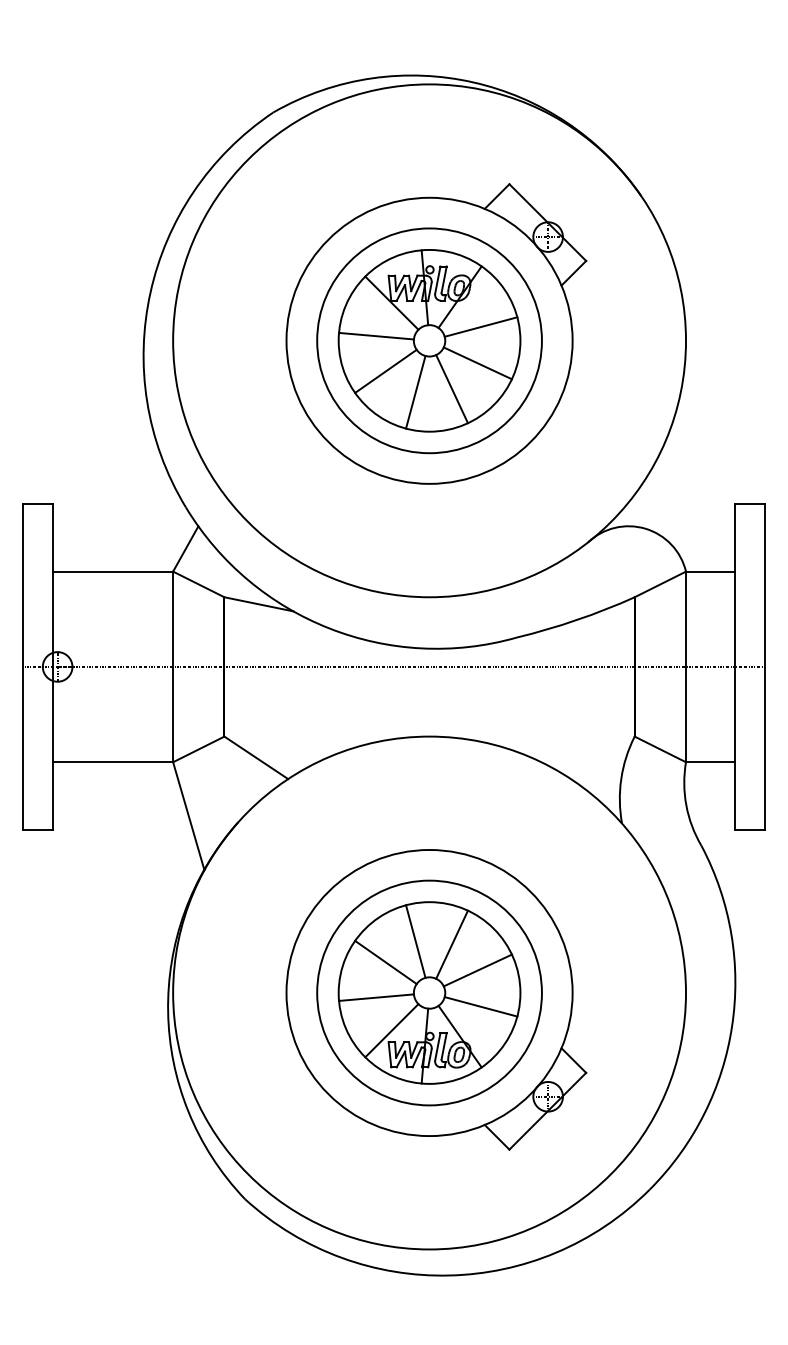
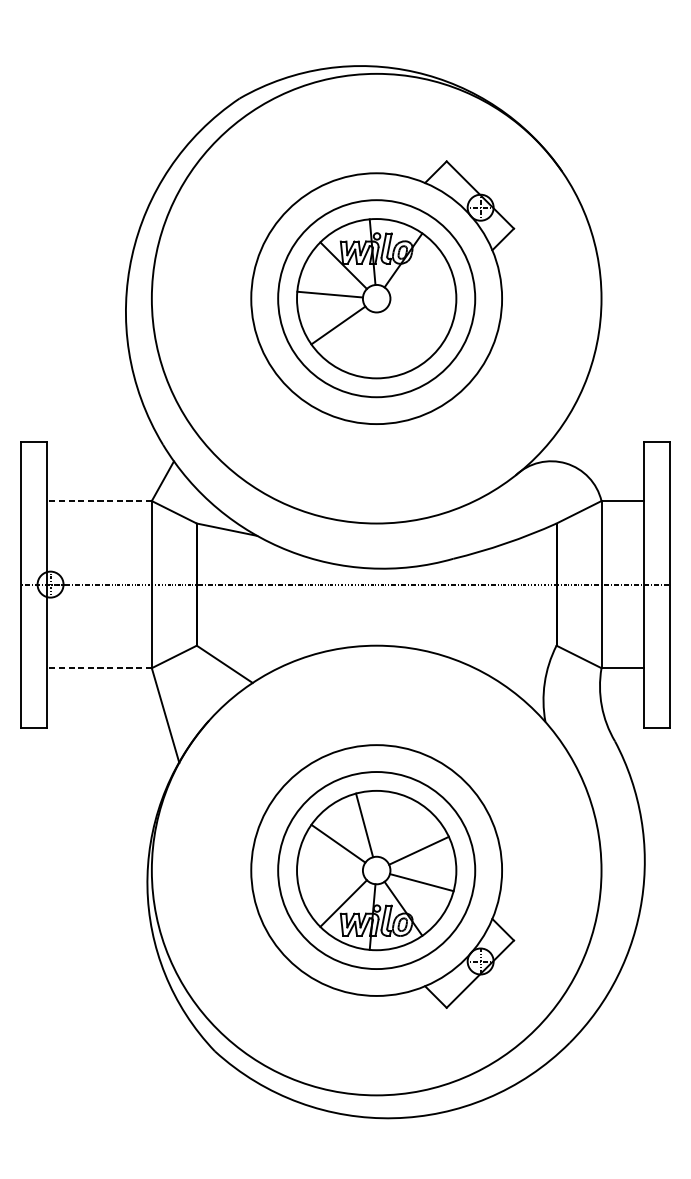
line: (480, 326) -> (421, 286), removed
line: (477, 363) -> (418, 318), removed
line: (451, 389) -> (395, 341), removed
line: (415, 392) -> (364, 343), removed
line: (112, 571) -> (98, 500), solid -> dashed
line: (112, 762) -> (98, 668), solid -> dashed
line: (451, 944) -> (395, 827), removed
line: (376, 997) -> (330, 874), removed

